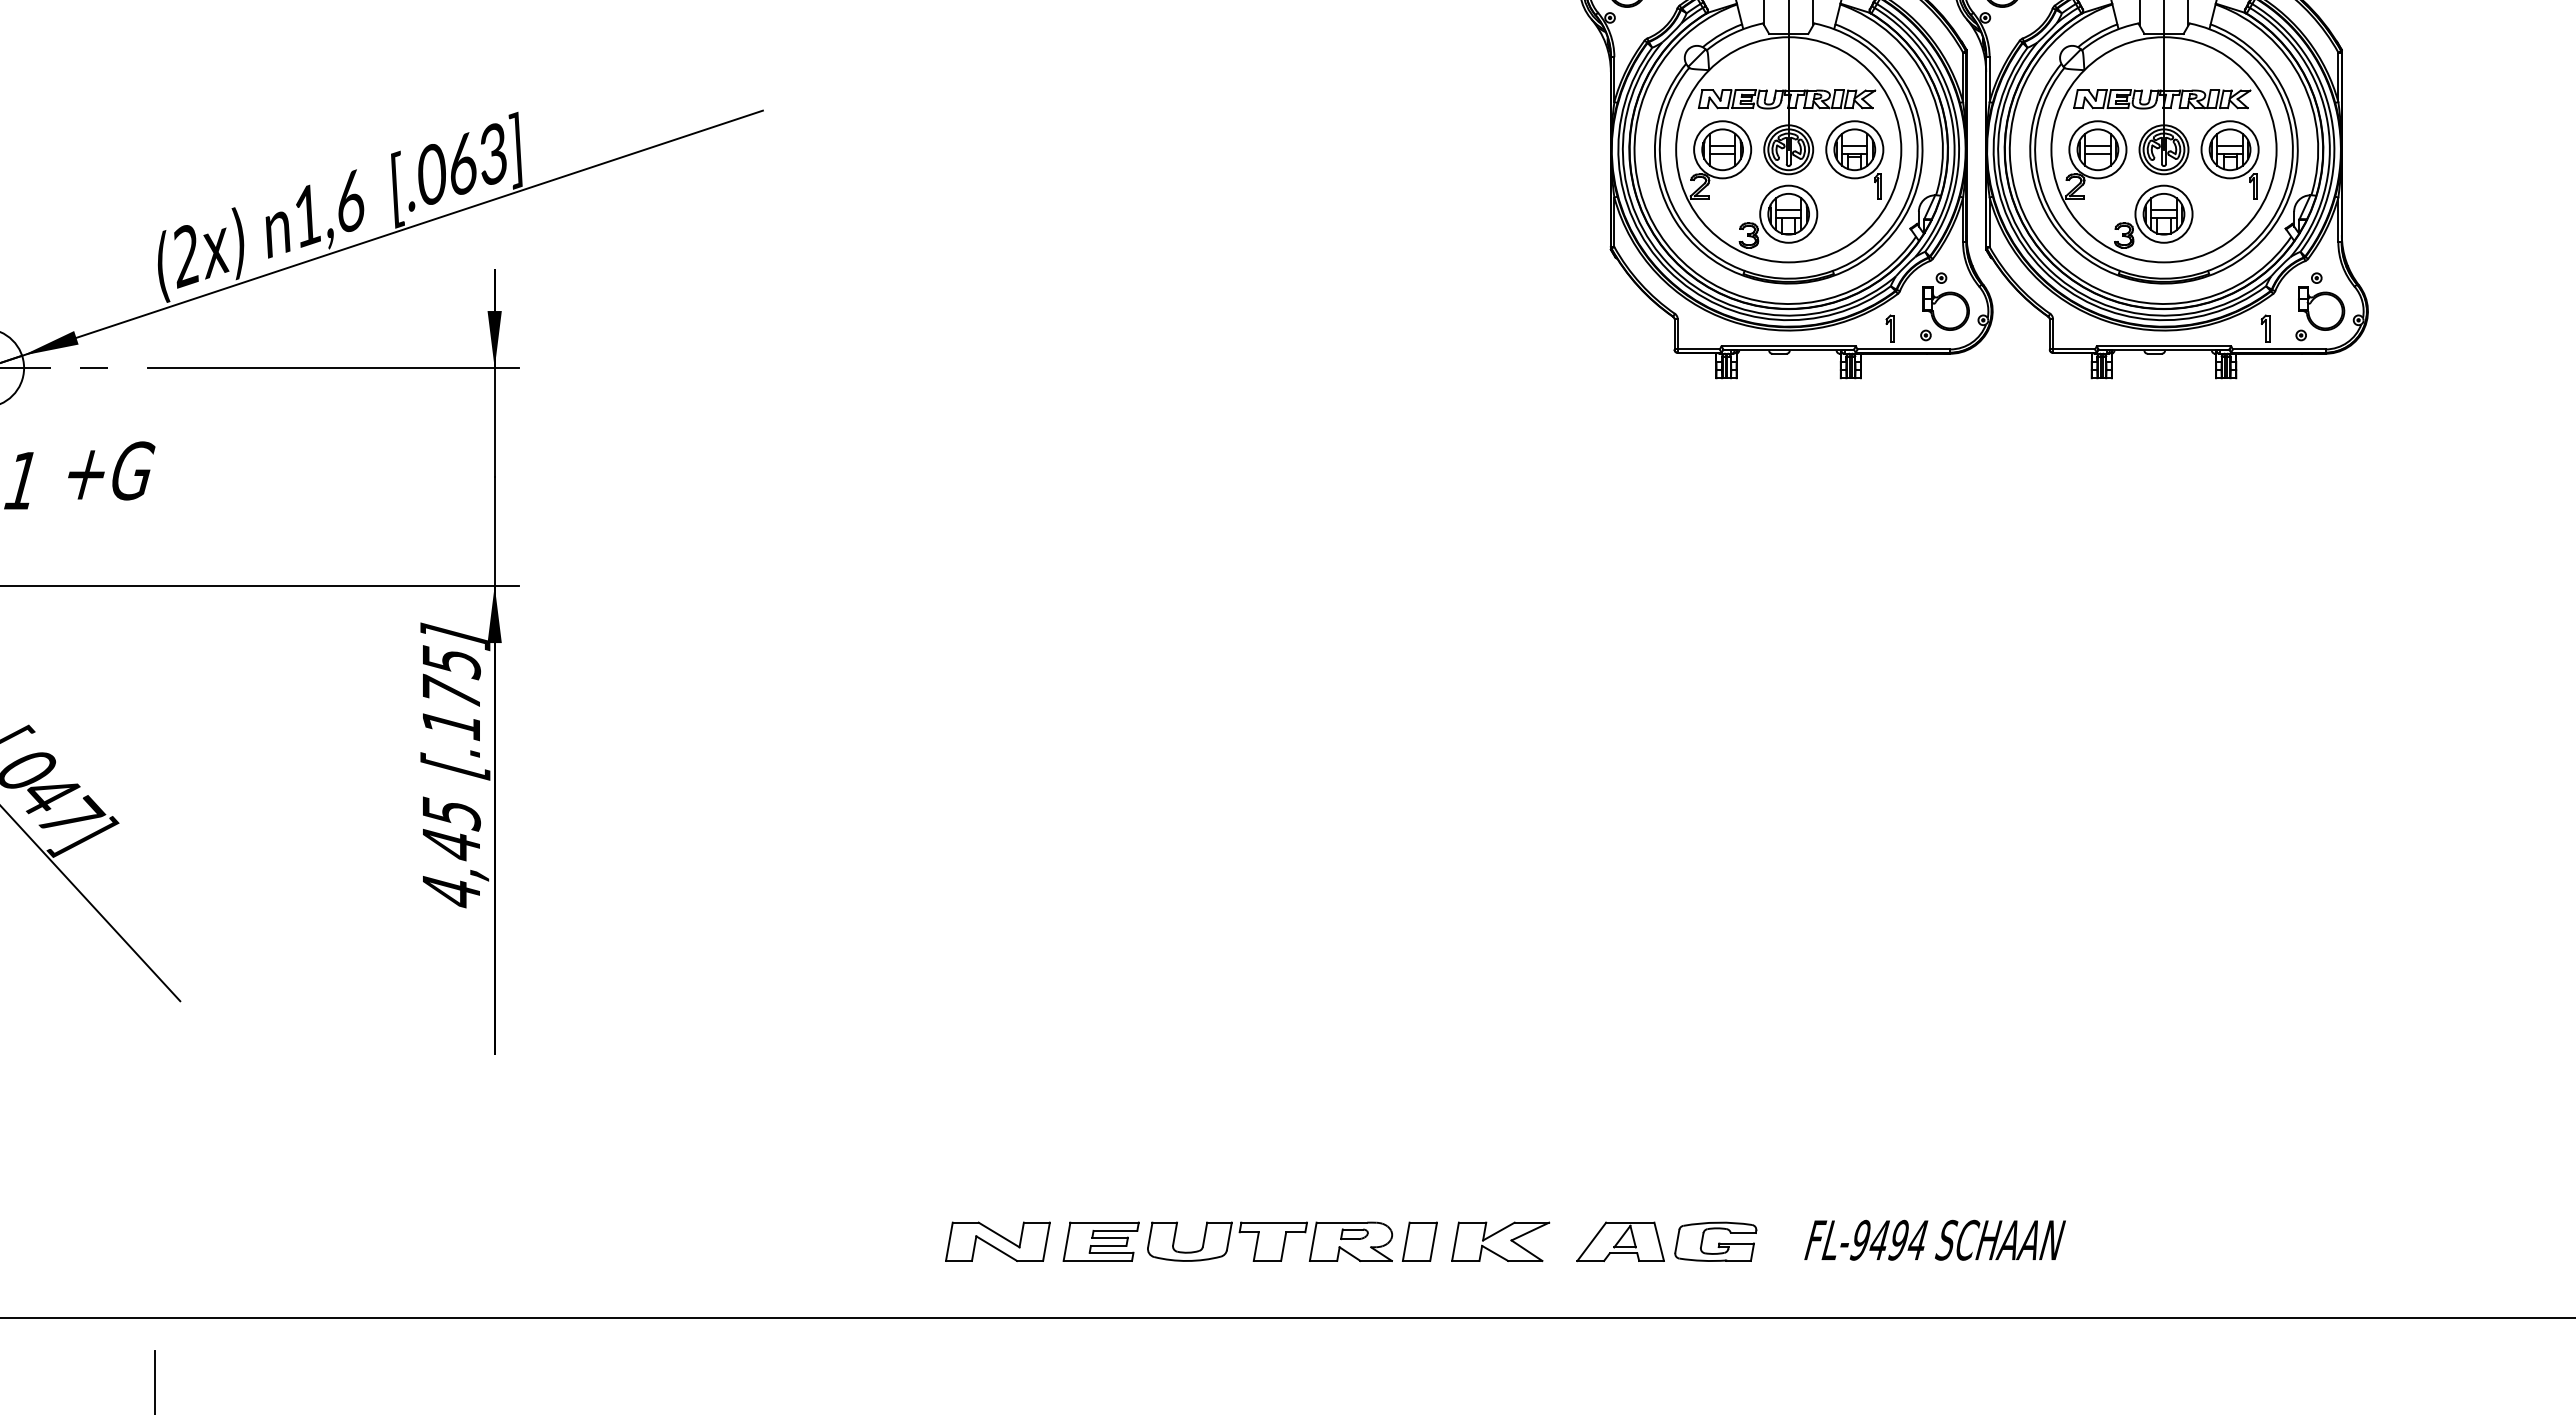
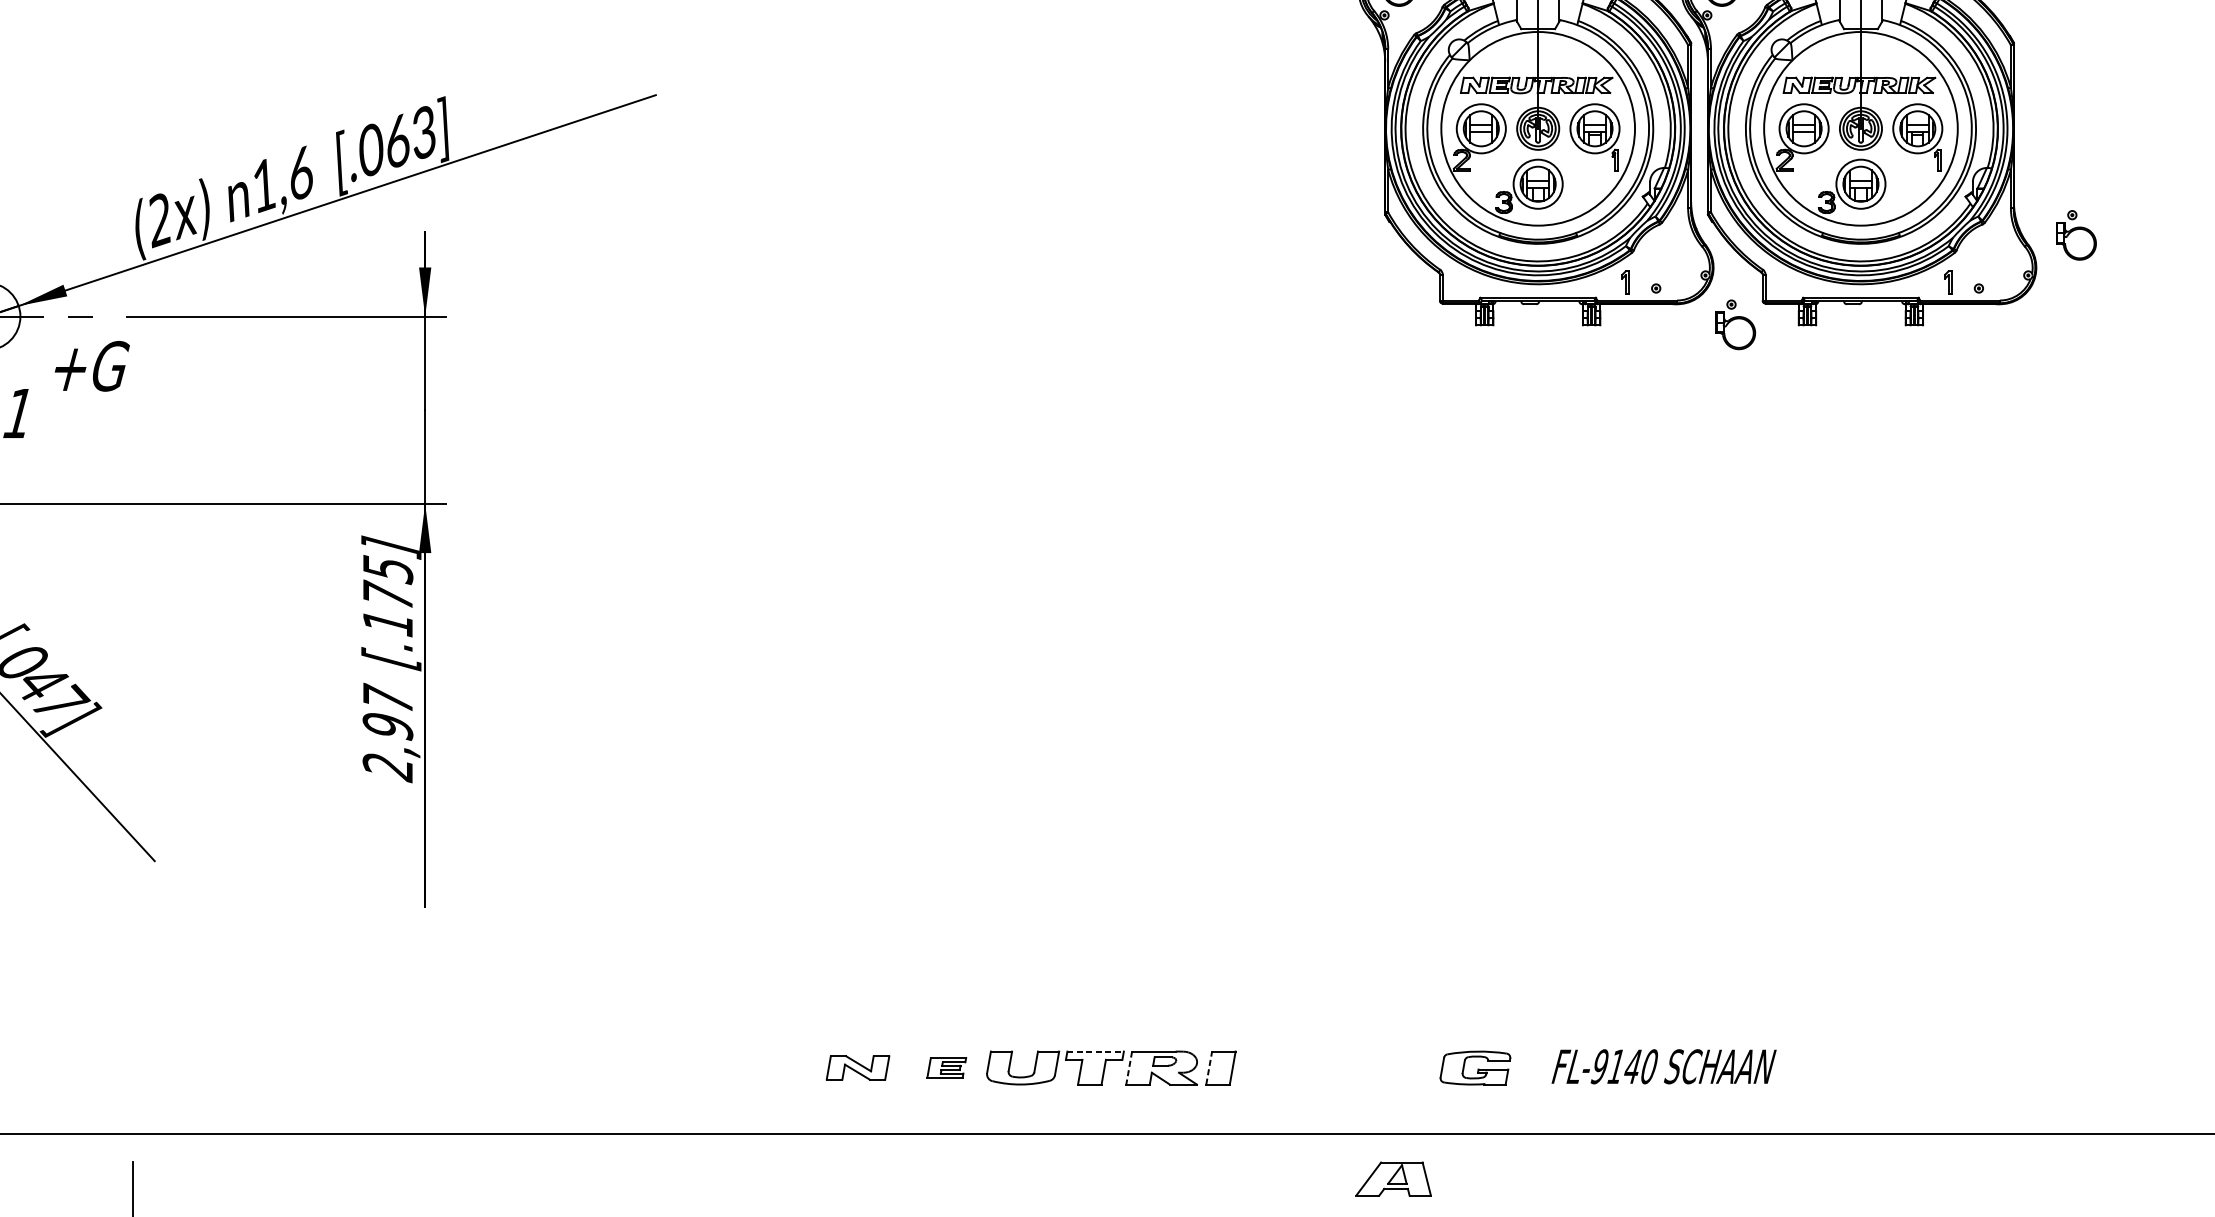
part: (1945, 301) -> (1734, 324), moved
part: (2321, 301) -> (2076, 235), moved
text: (111, 470) -> (92, 365), moved
text: (451, 851) -> (388, 732), 4,45 -> 2,97
line: (1274, 1222) -> (1095, 1051), solid -> dashed
text: (1898, 1239) -> (1632, 1066), FL-9494 -> FL-9140
part: (997, 1241) -> (857, 1067), size x0.7
part: (1100, 1241) -> (946, 1067), size x0.6
line: (1406, 1241) -> (1209, 1067), solid -> dashed
part: (1500, 1241) -> (1290, 1067), removed
part: (1620, 1241) -> (1393, 1178), moved
line: (1313, 1242) -> (1129, 1068), solid -> dashed

